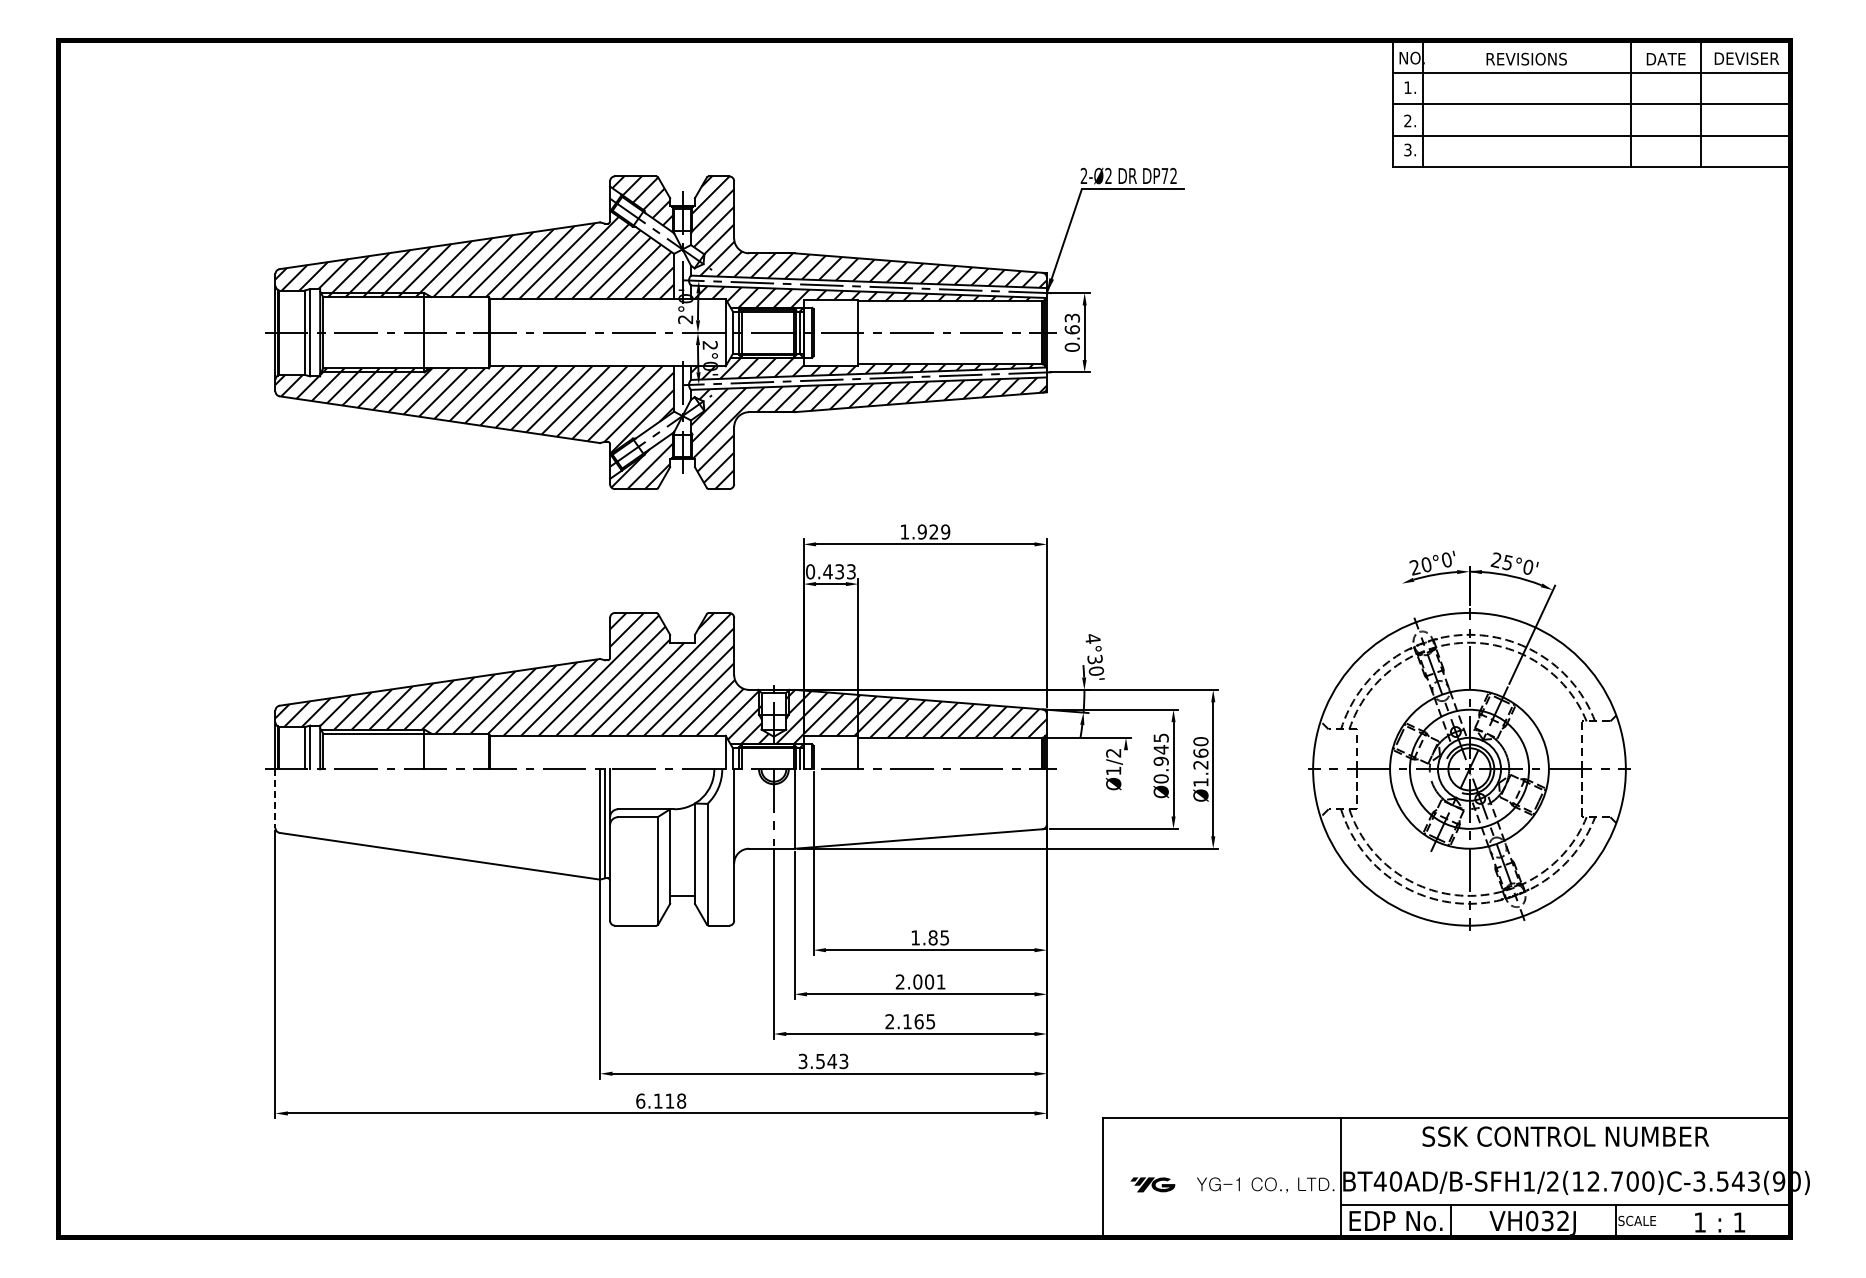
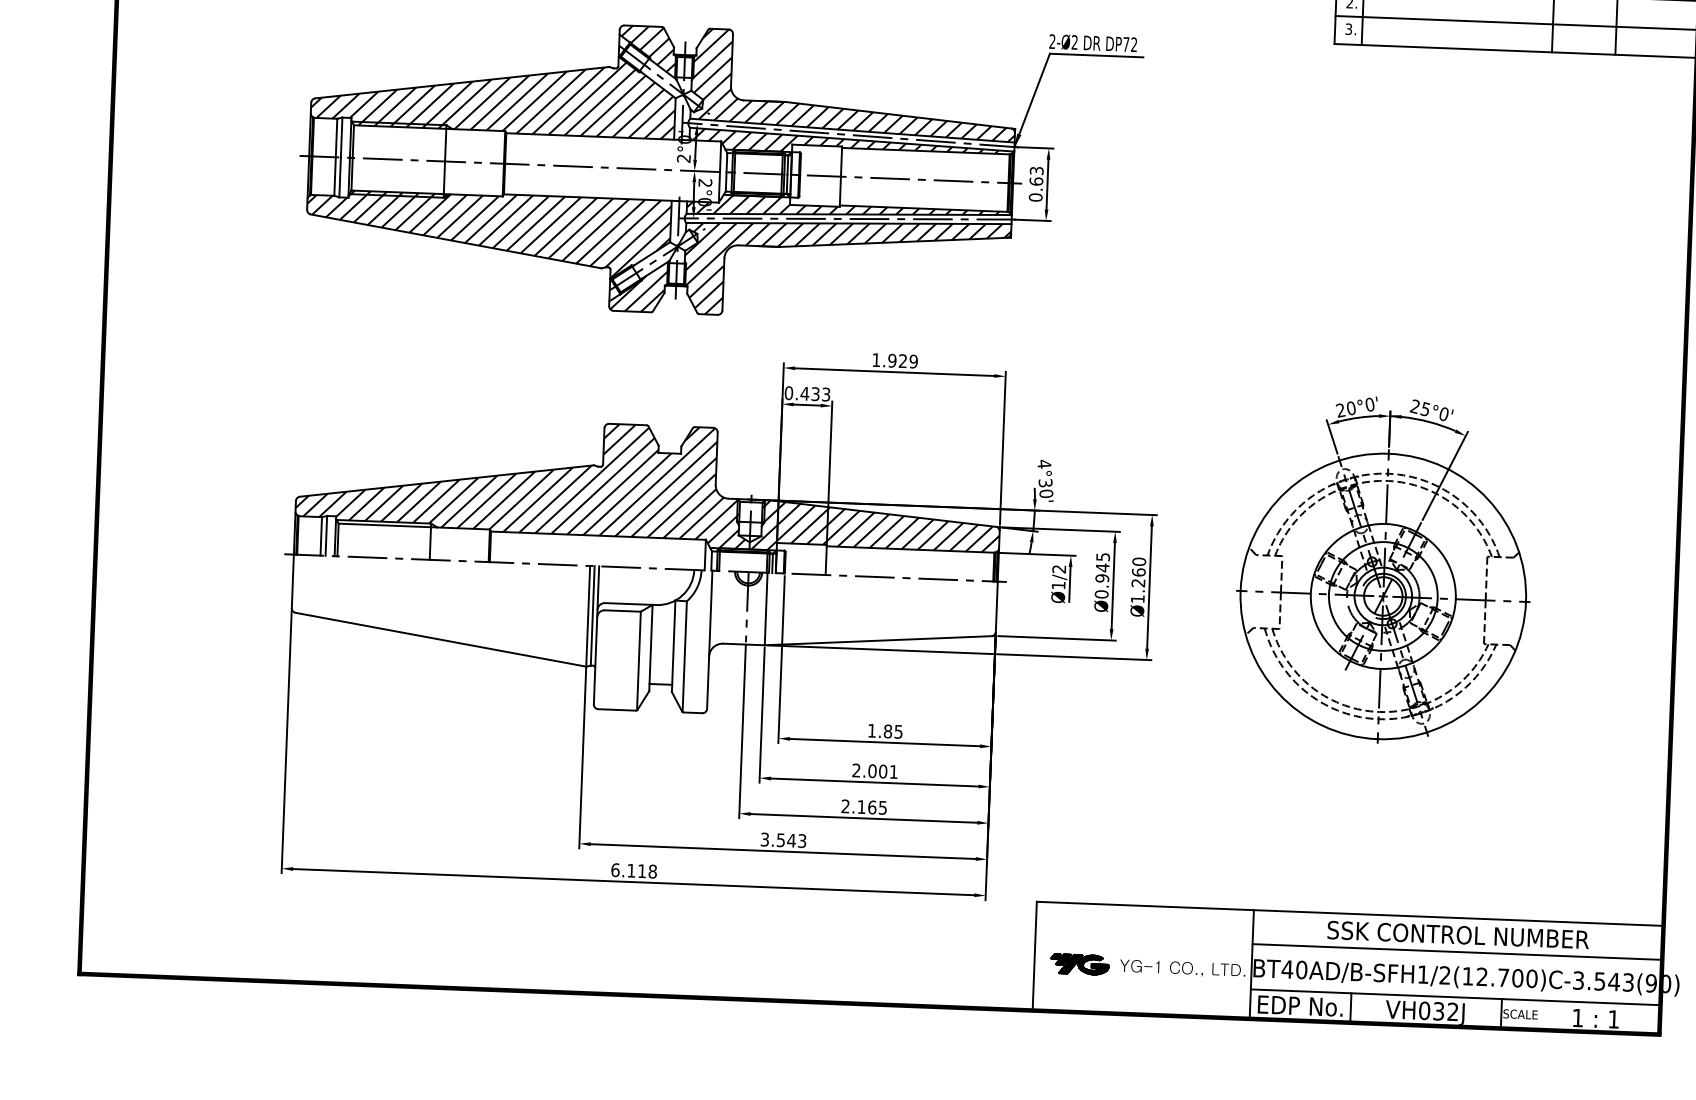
line: (1406, 596) -> (1331, 436), added
line: (1125, 769) -> (1069, 584), added
line: (275, 799) -> (292, 582), dashed -> solid
line: (1565, 1155) -> (1457, 952), added
part: (1152, 1184) -> (1079, 964), size x1.43

